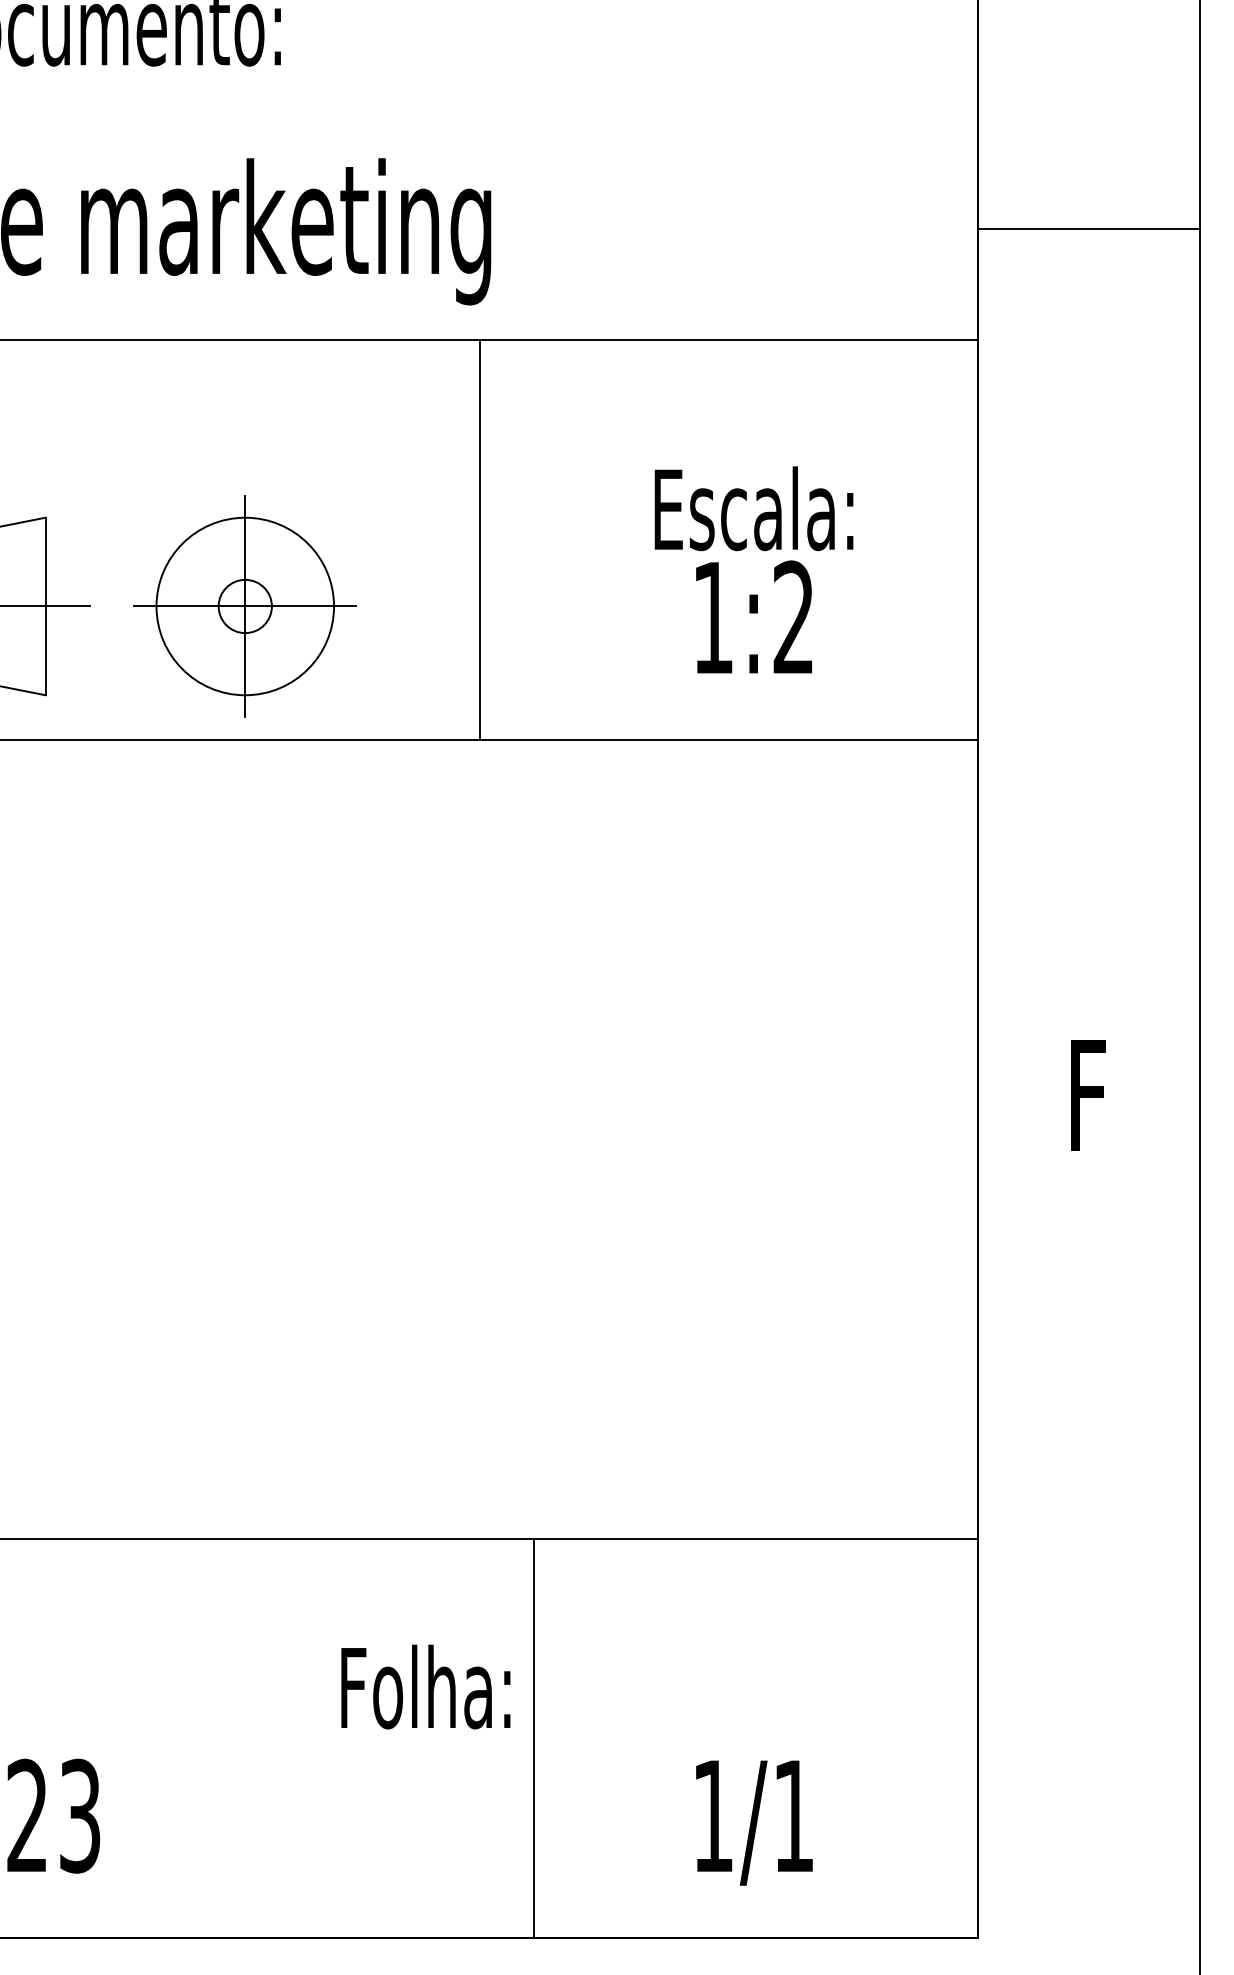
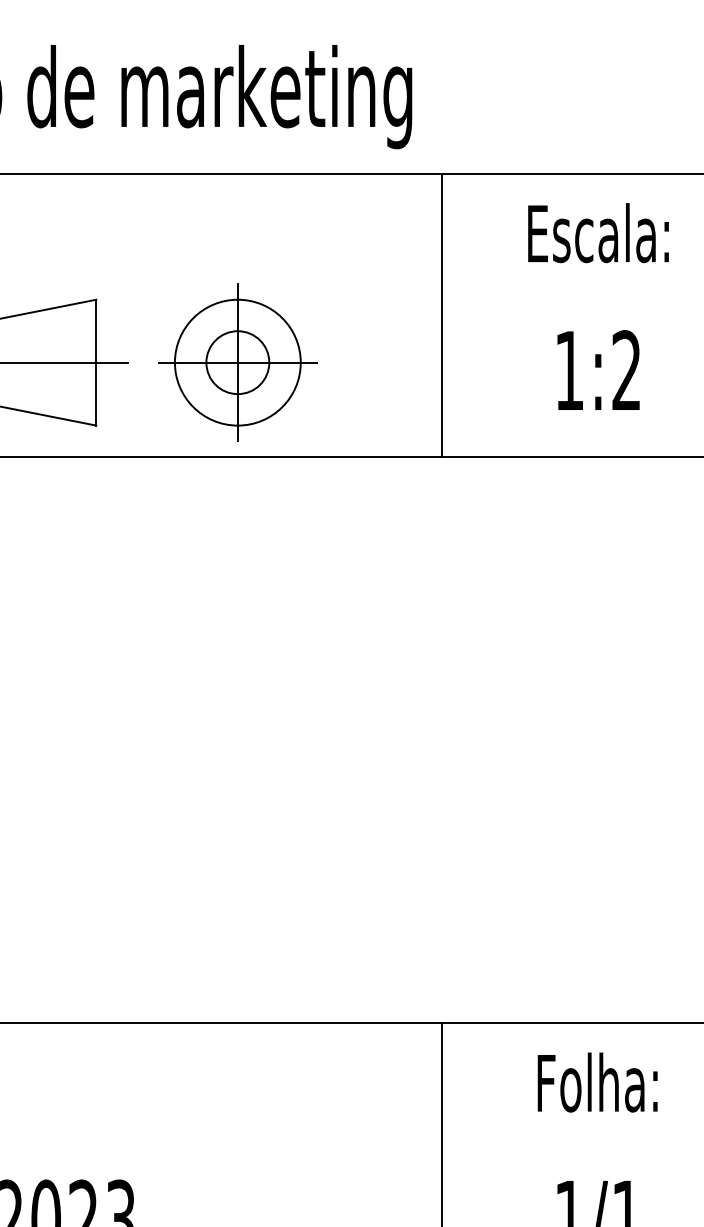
text: (753, 508) -> (598, 232), moved
line: (479, 539) -> (442, 315), moved
circle: (244, 606) -> (237, 362), size x1.67
text: (425, 1686) -> (597, 1082), moved

